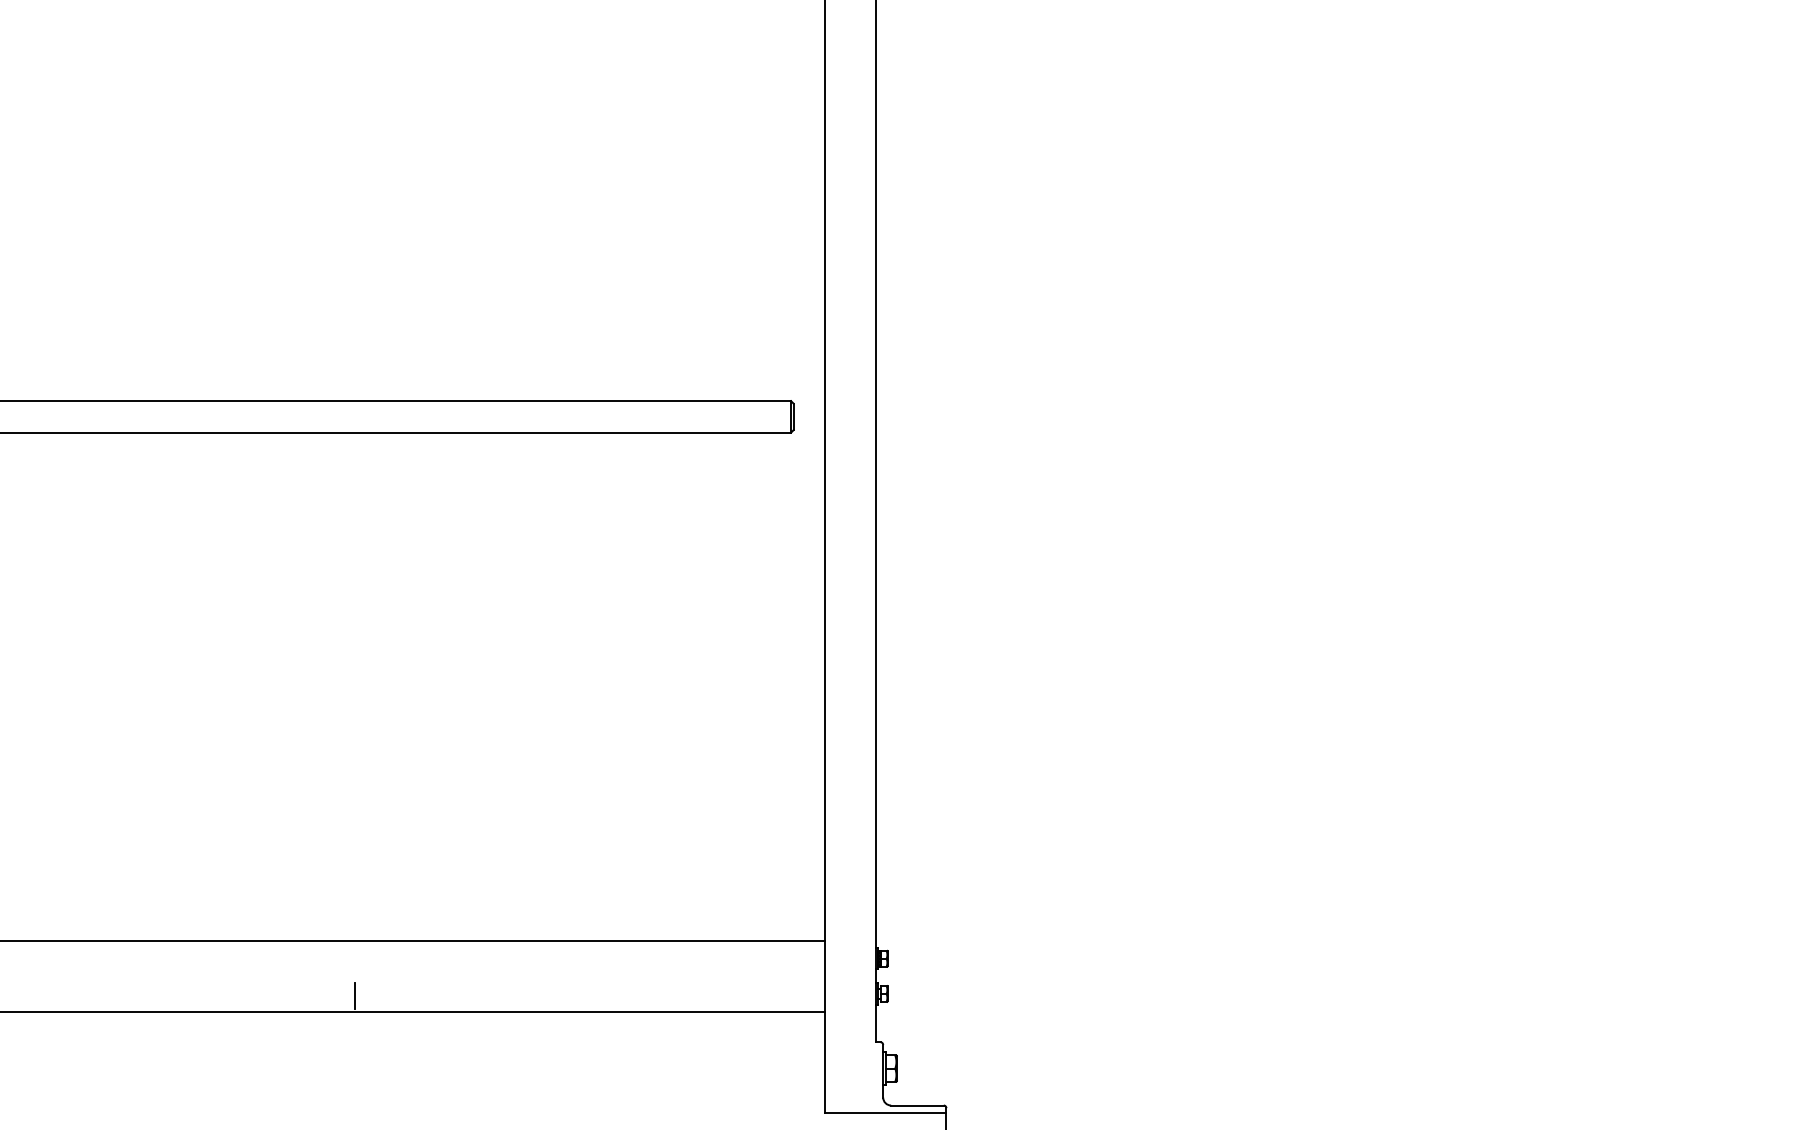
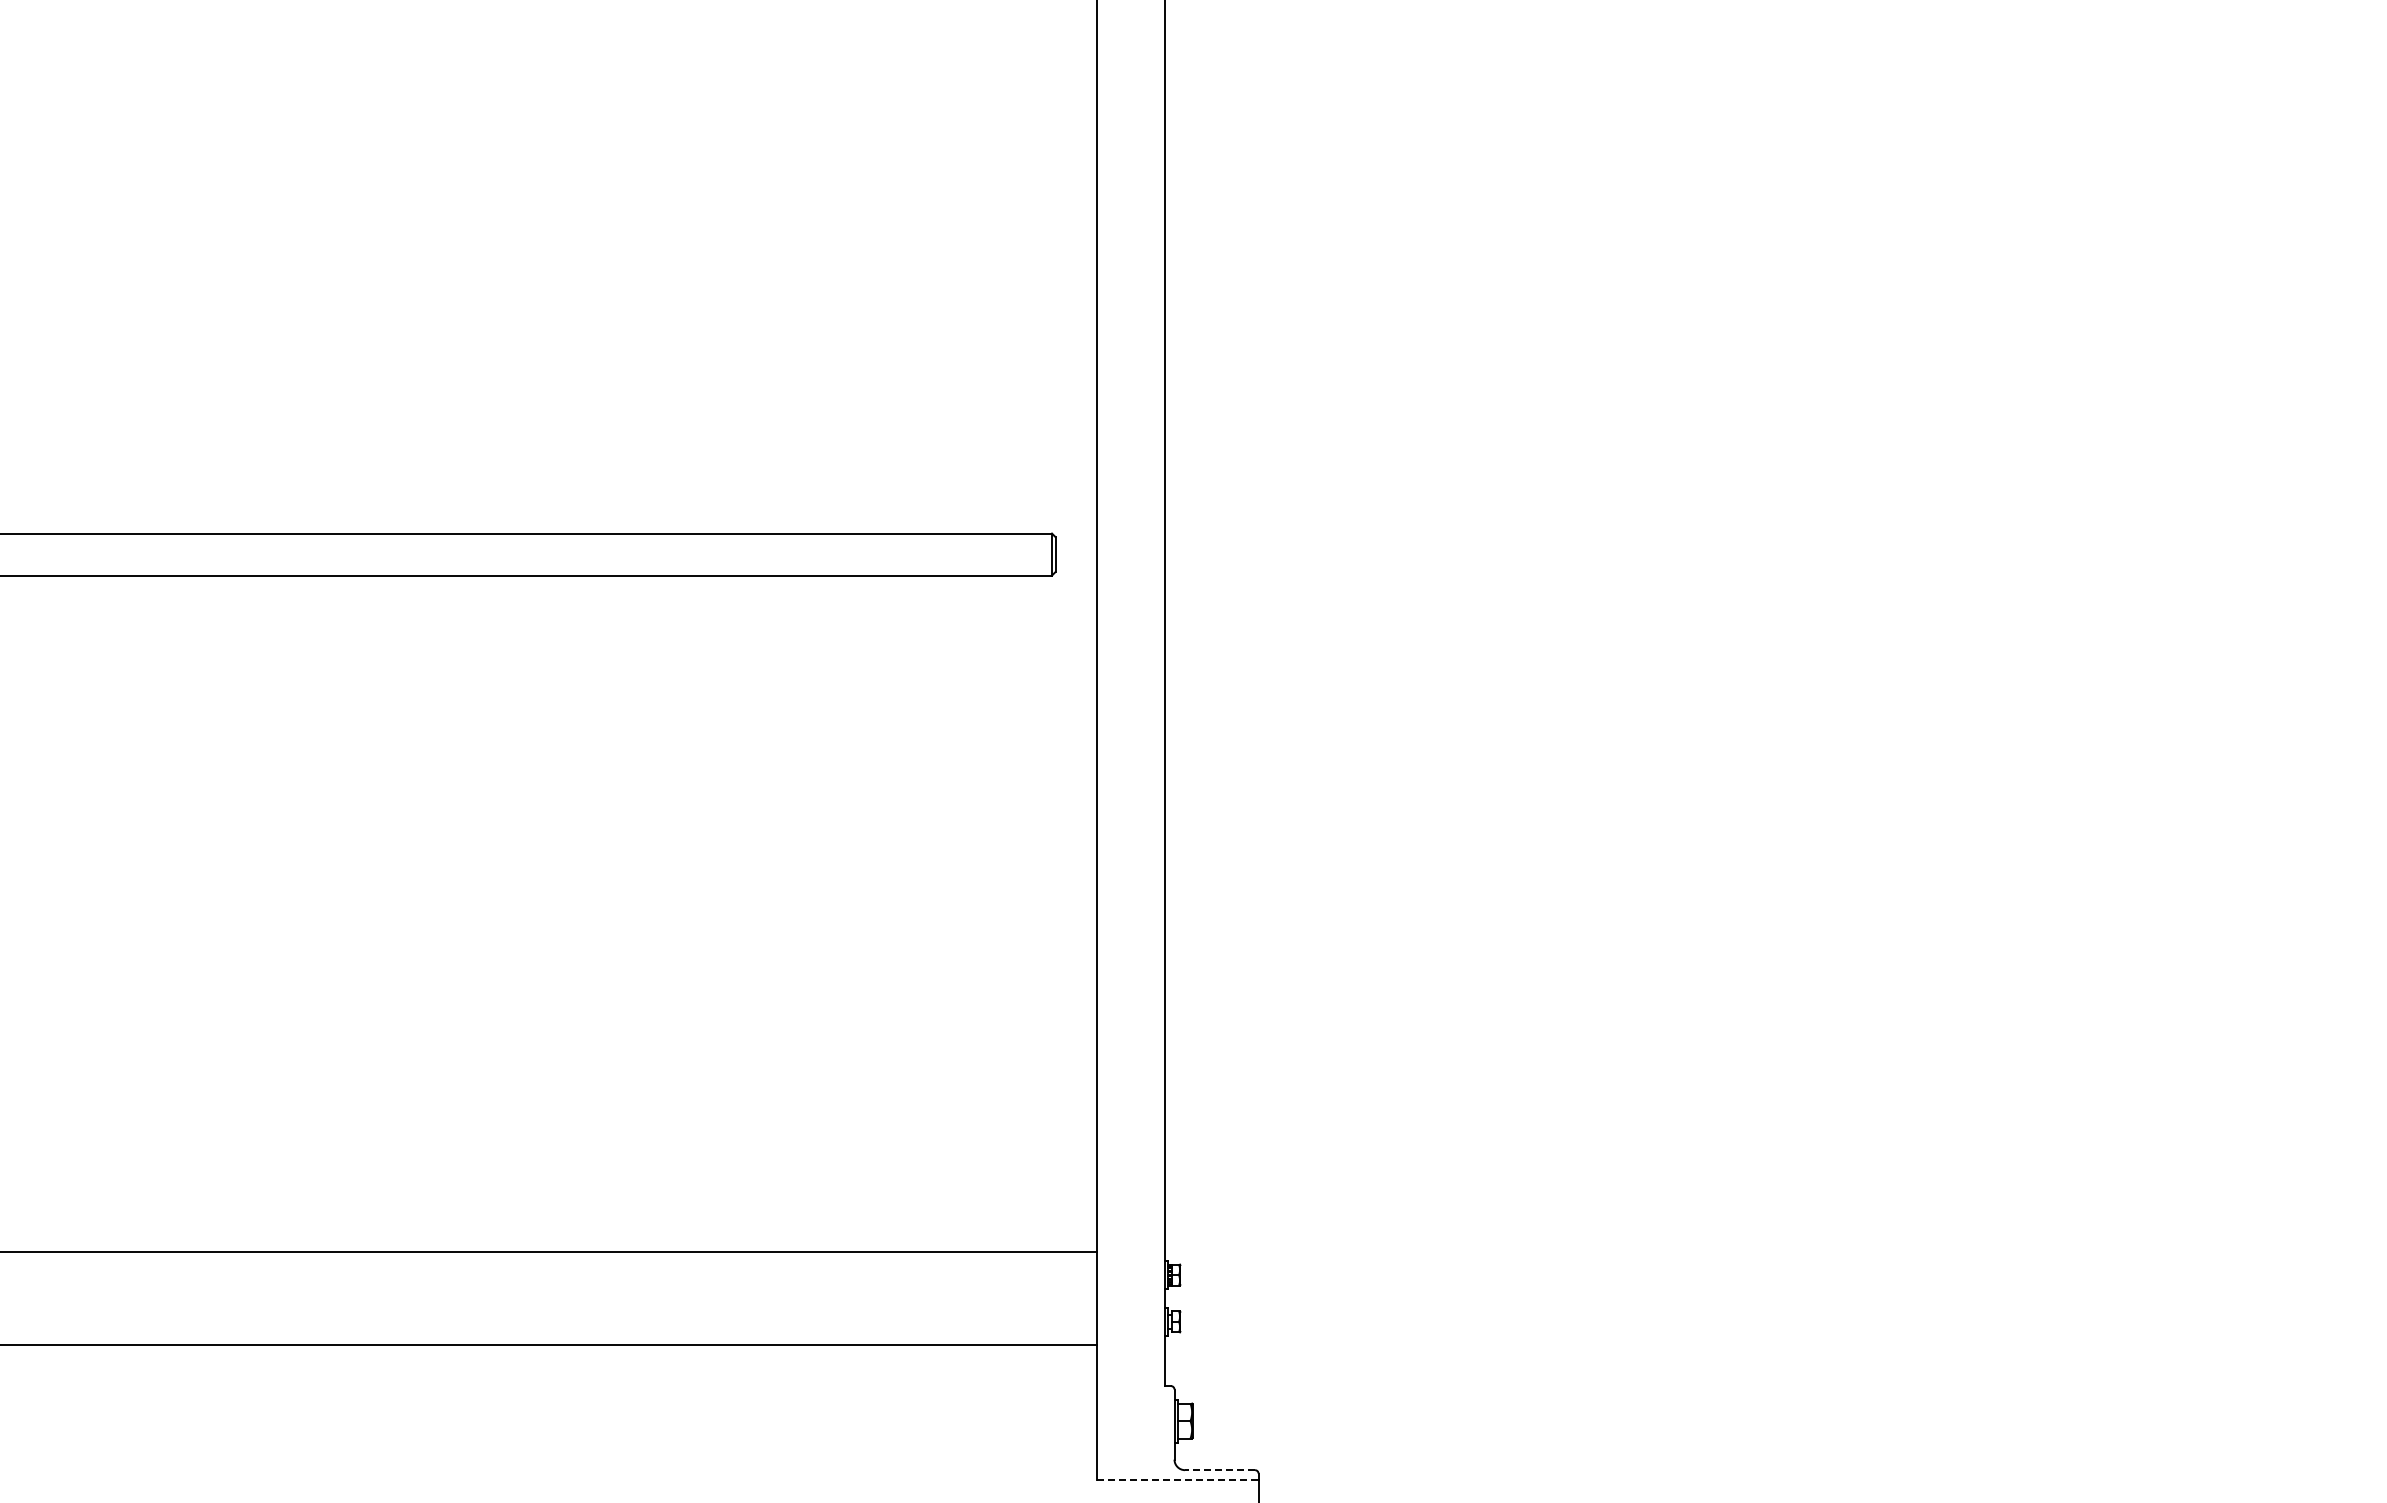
line: (354, 995) -> (471, 1323), removed
line: (917, 1105) -> (1219, 1470), solid -> dashed
line: (886, 1112) -> (1178, 1479), solid -> dashed

